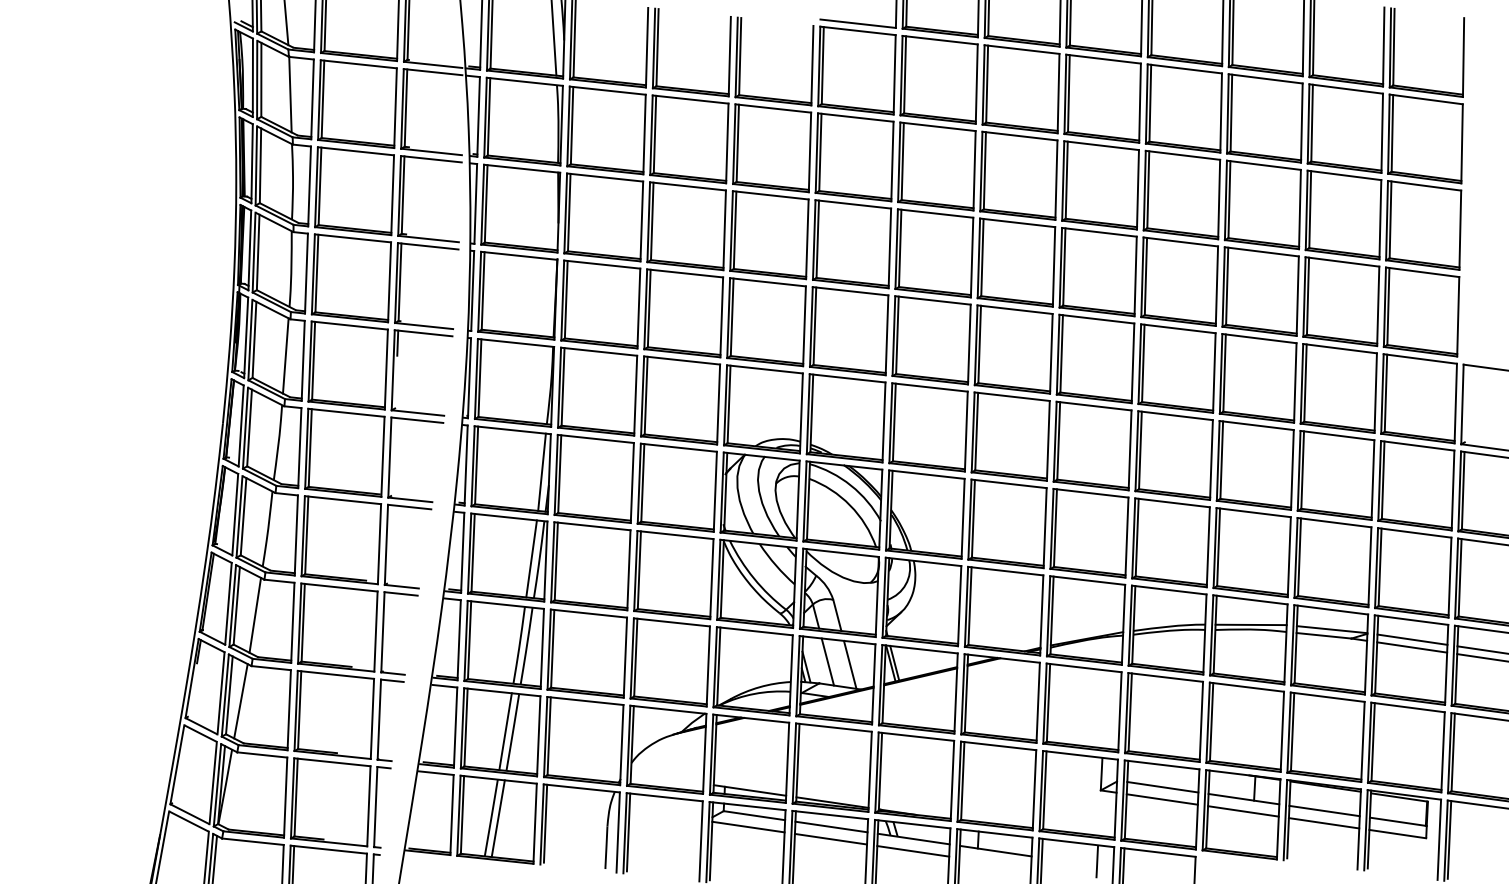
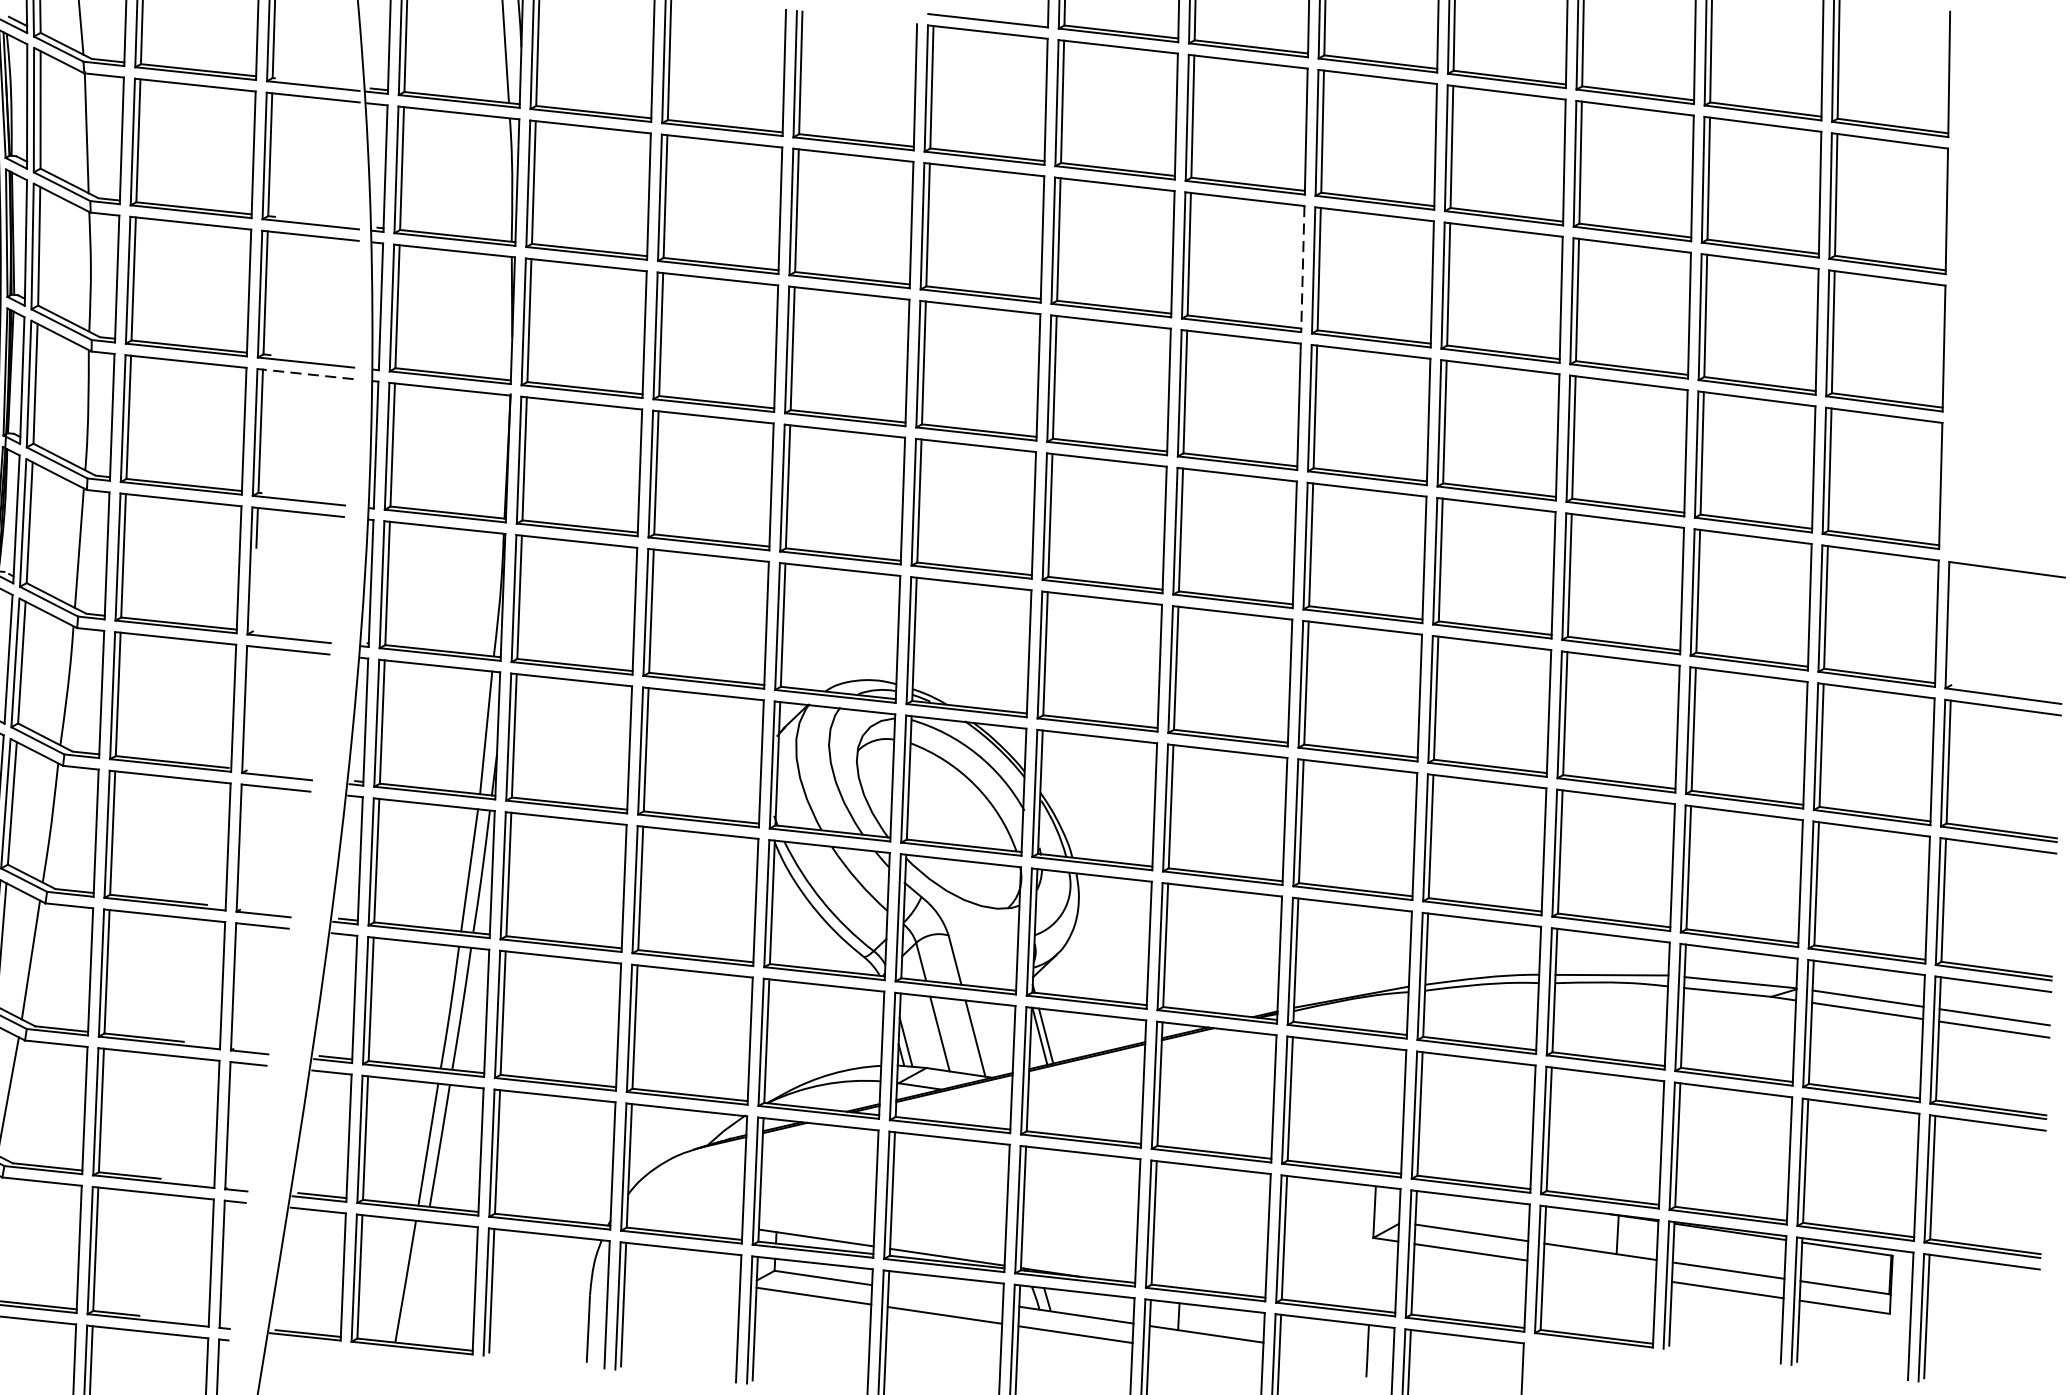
line: (1056, 180) -> (1302, 269), solid -> dashed
line: (427, 246) -> (304, 374), solid -> dashed
line: (1243, 811) -> (1599, 1271), removed
line: (497, 818) -> (415, 1282), removed
line: (831, 826) -> (945, 1295), removed

